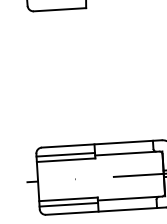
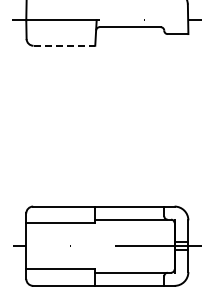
line: (60, 9) -> (64, 45), solid -> dashed
line: (65, 154) -> (60, 216), removed
line: (68, 204) -> (60, 275), removed

